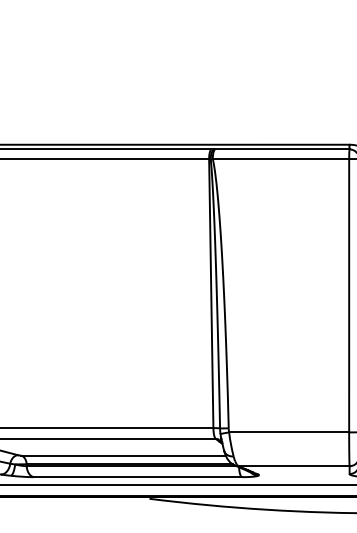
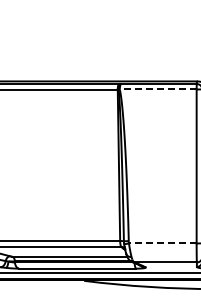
line: (279, 159) -> (157, 89), solid -> dashed
line: (288, 432) -> (162, 243), solid -> dashed

